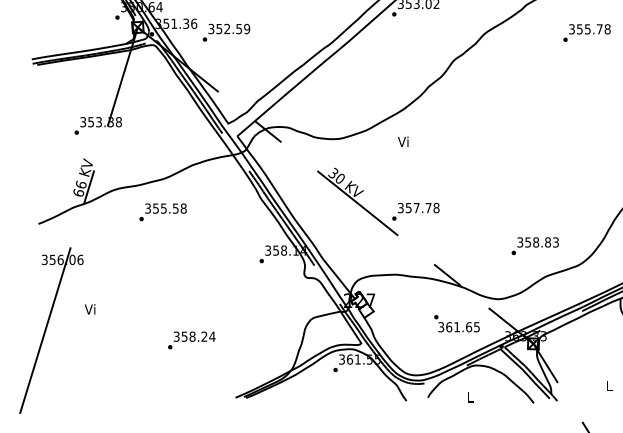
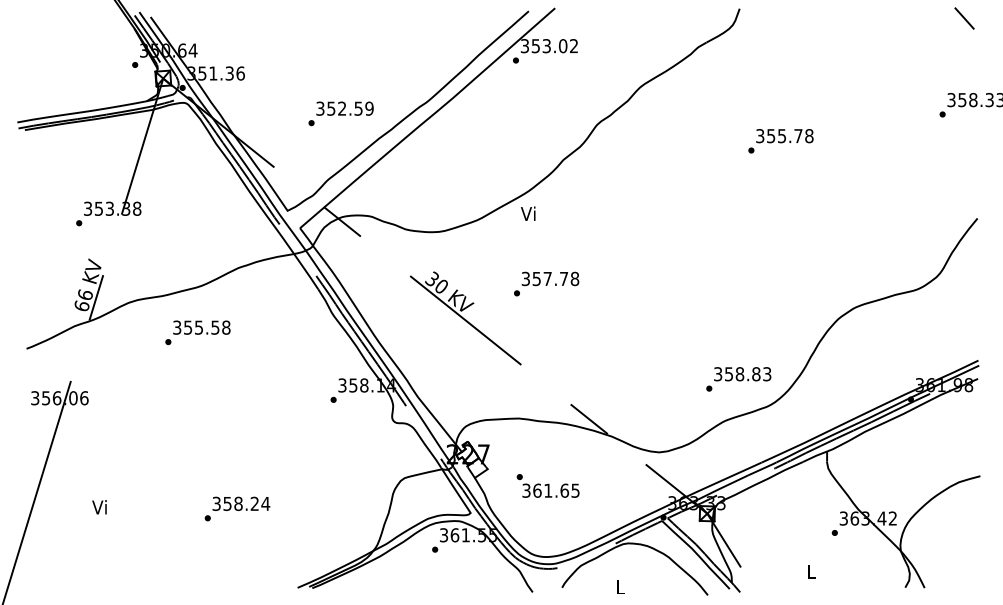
text: (226, 32) -> (340, 113), moved
text: (586, 33) -> (780, 141), moved
text: (403, 141) -> (528, 213), moved
text: (415, 211) -> (546, 283), moved
text: (535, 246) -> (738, 379), moved
text: (90, 309) -> (99, 507), moved
text: (456, 323) -> (547, 485), moved

